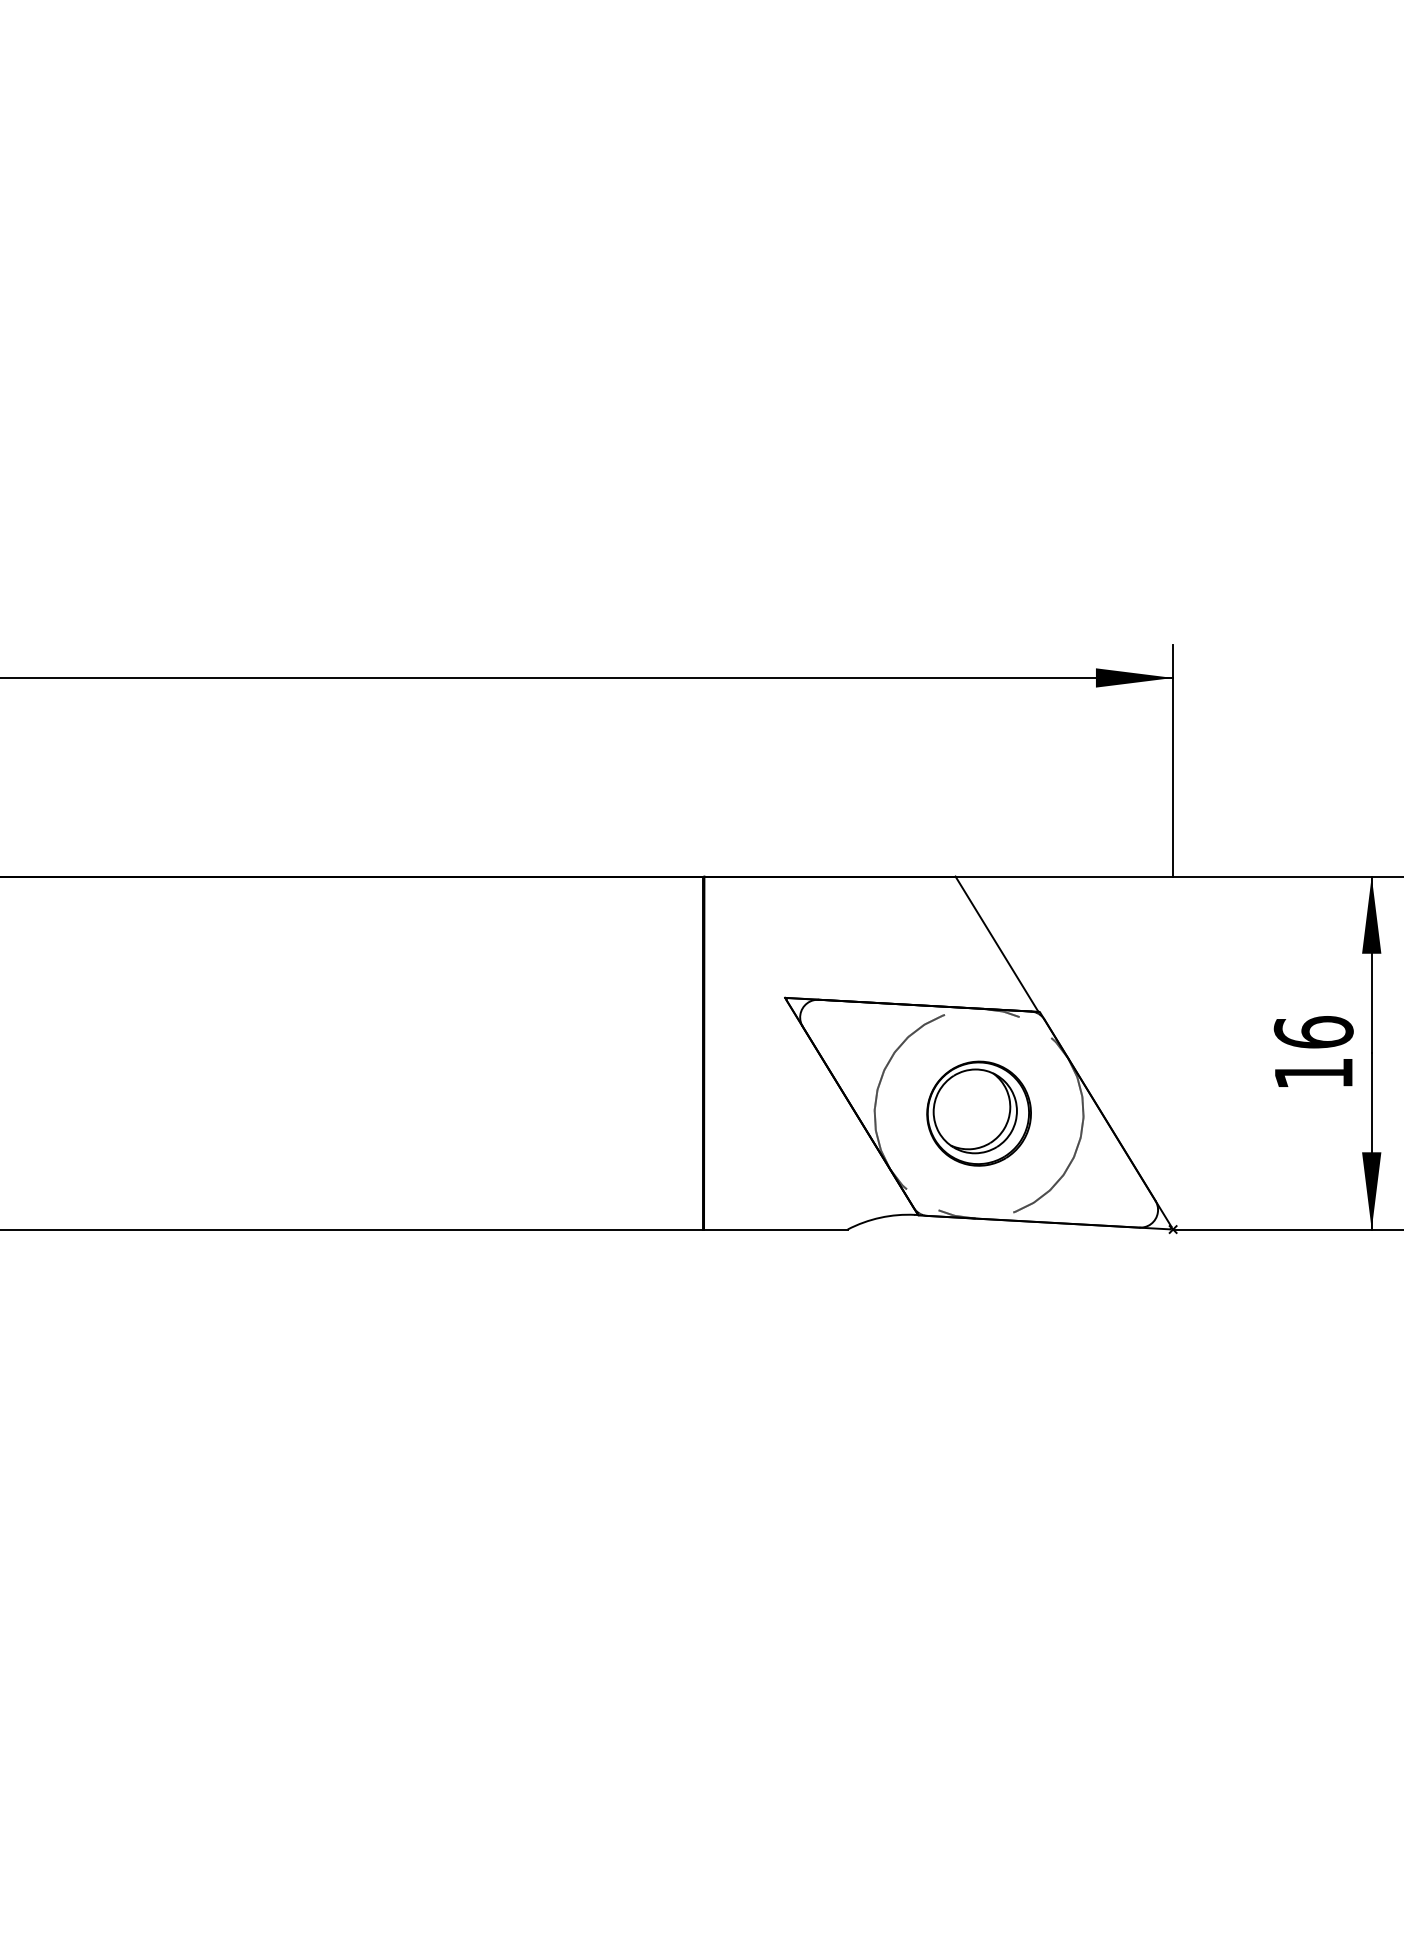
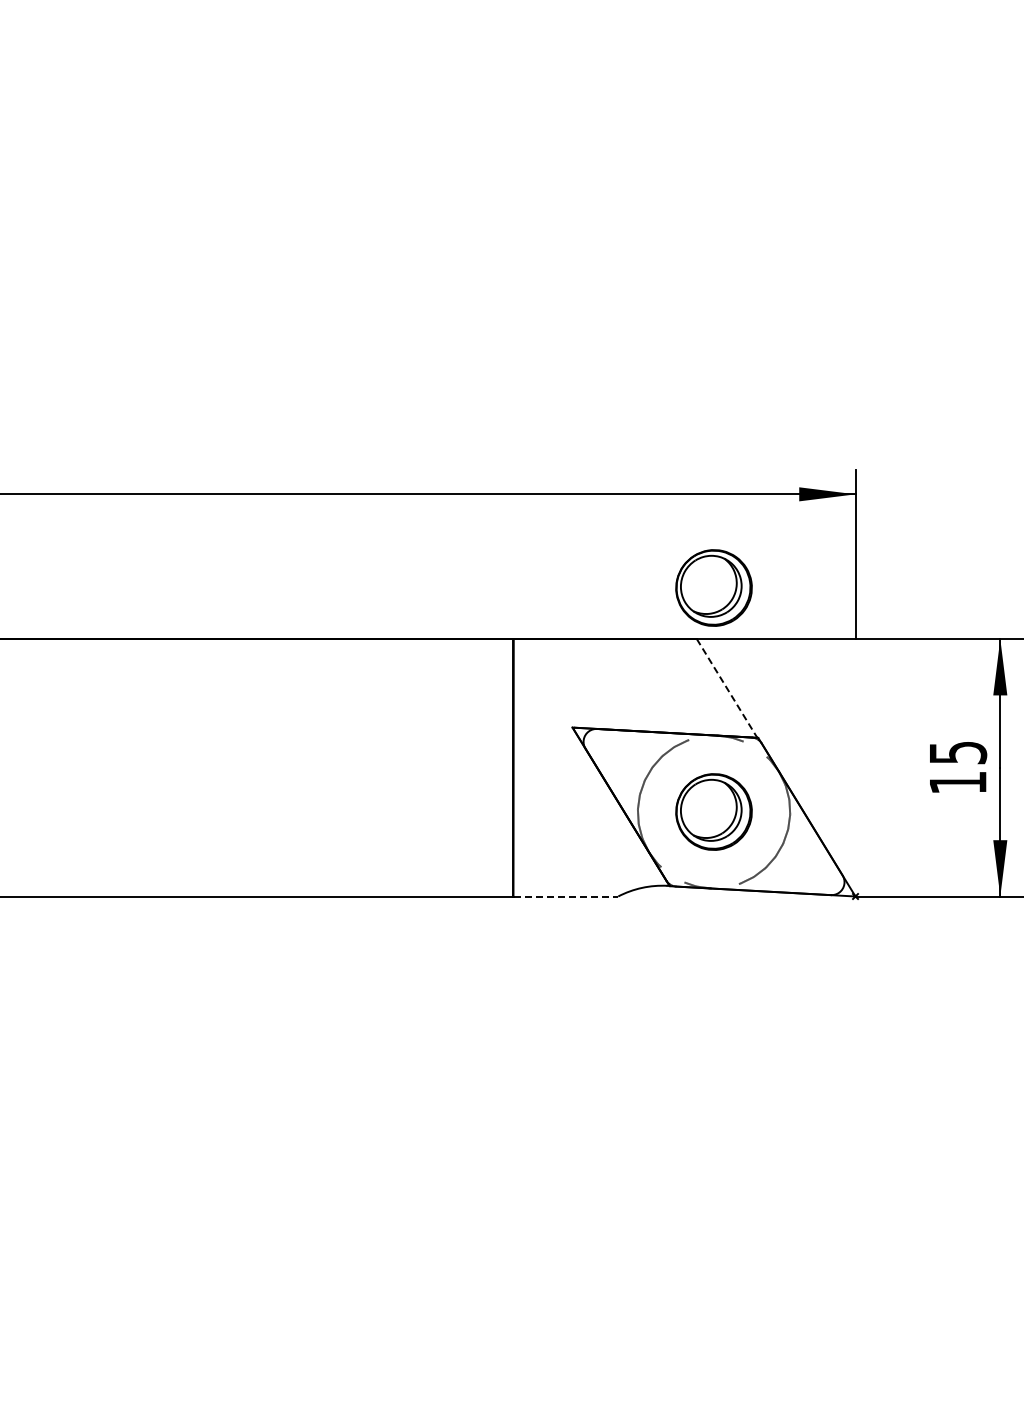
part: (978, 805) -> (713, 587), added
line: (997, 944) -> (727, 688), solid -> dashed
text: (1314, 1032) -> (958, 752), 16 -> 15
line: (776, 1229) -> (566, 896), solid -> dashed

